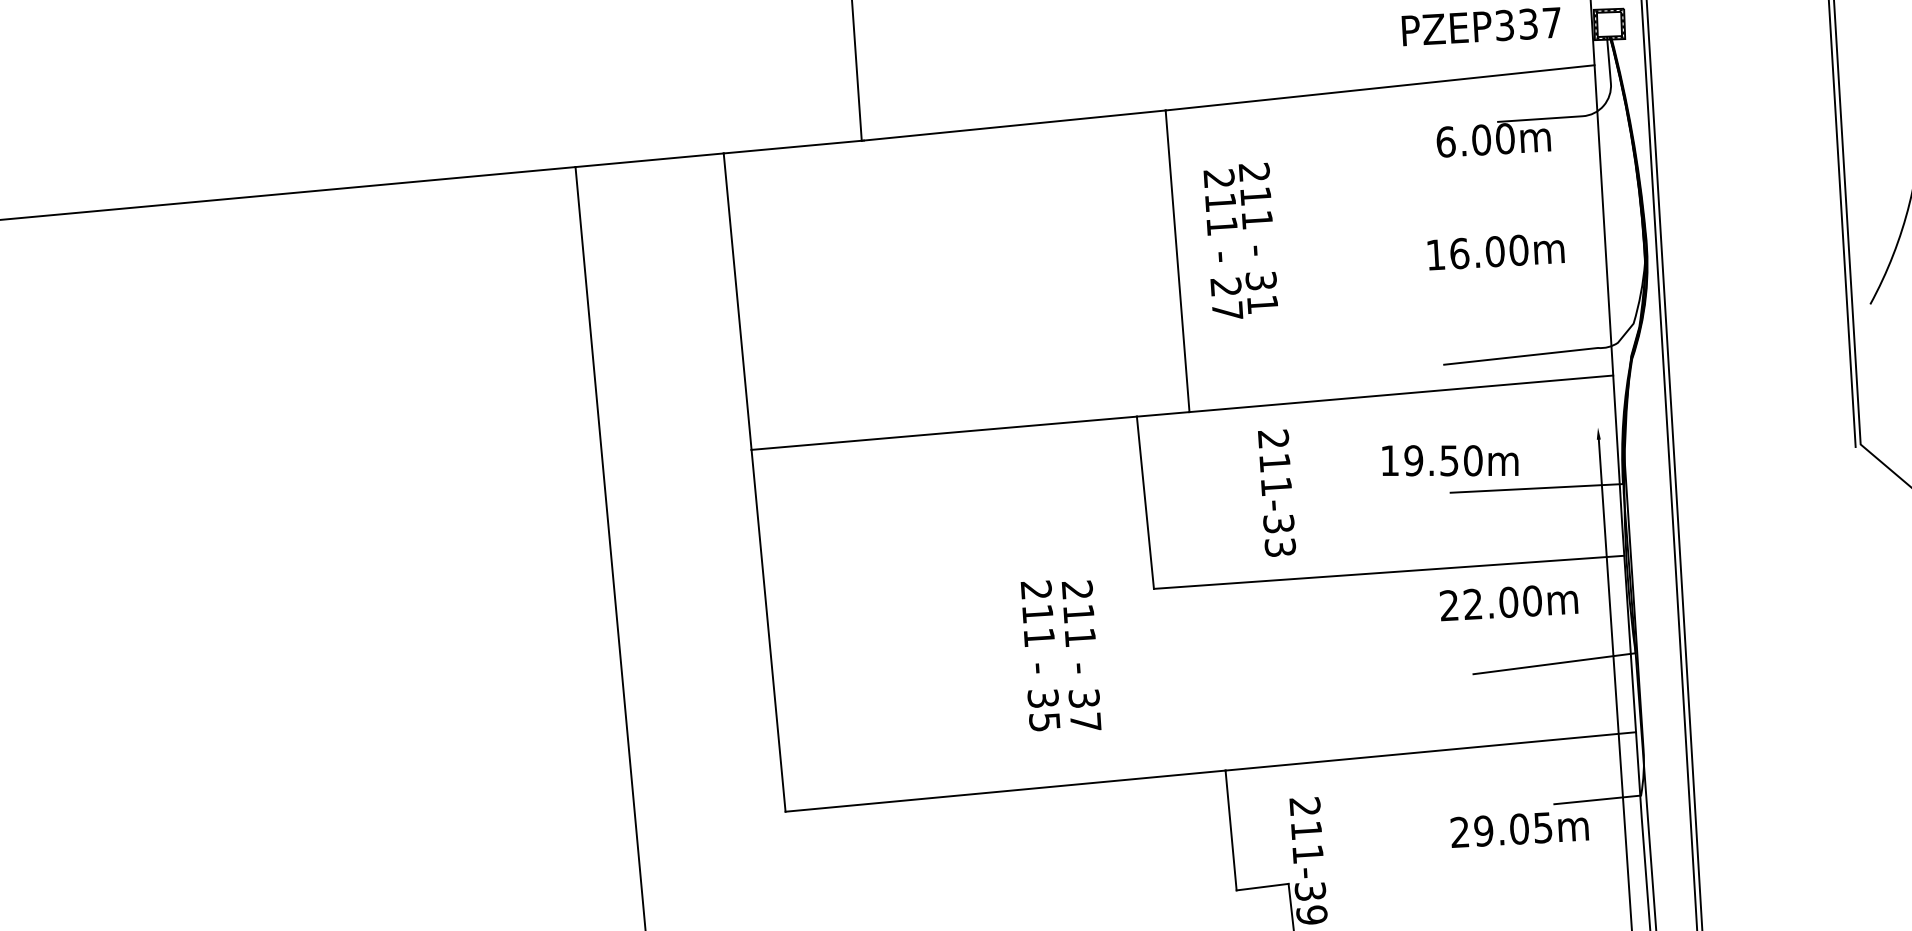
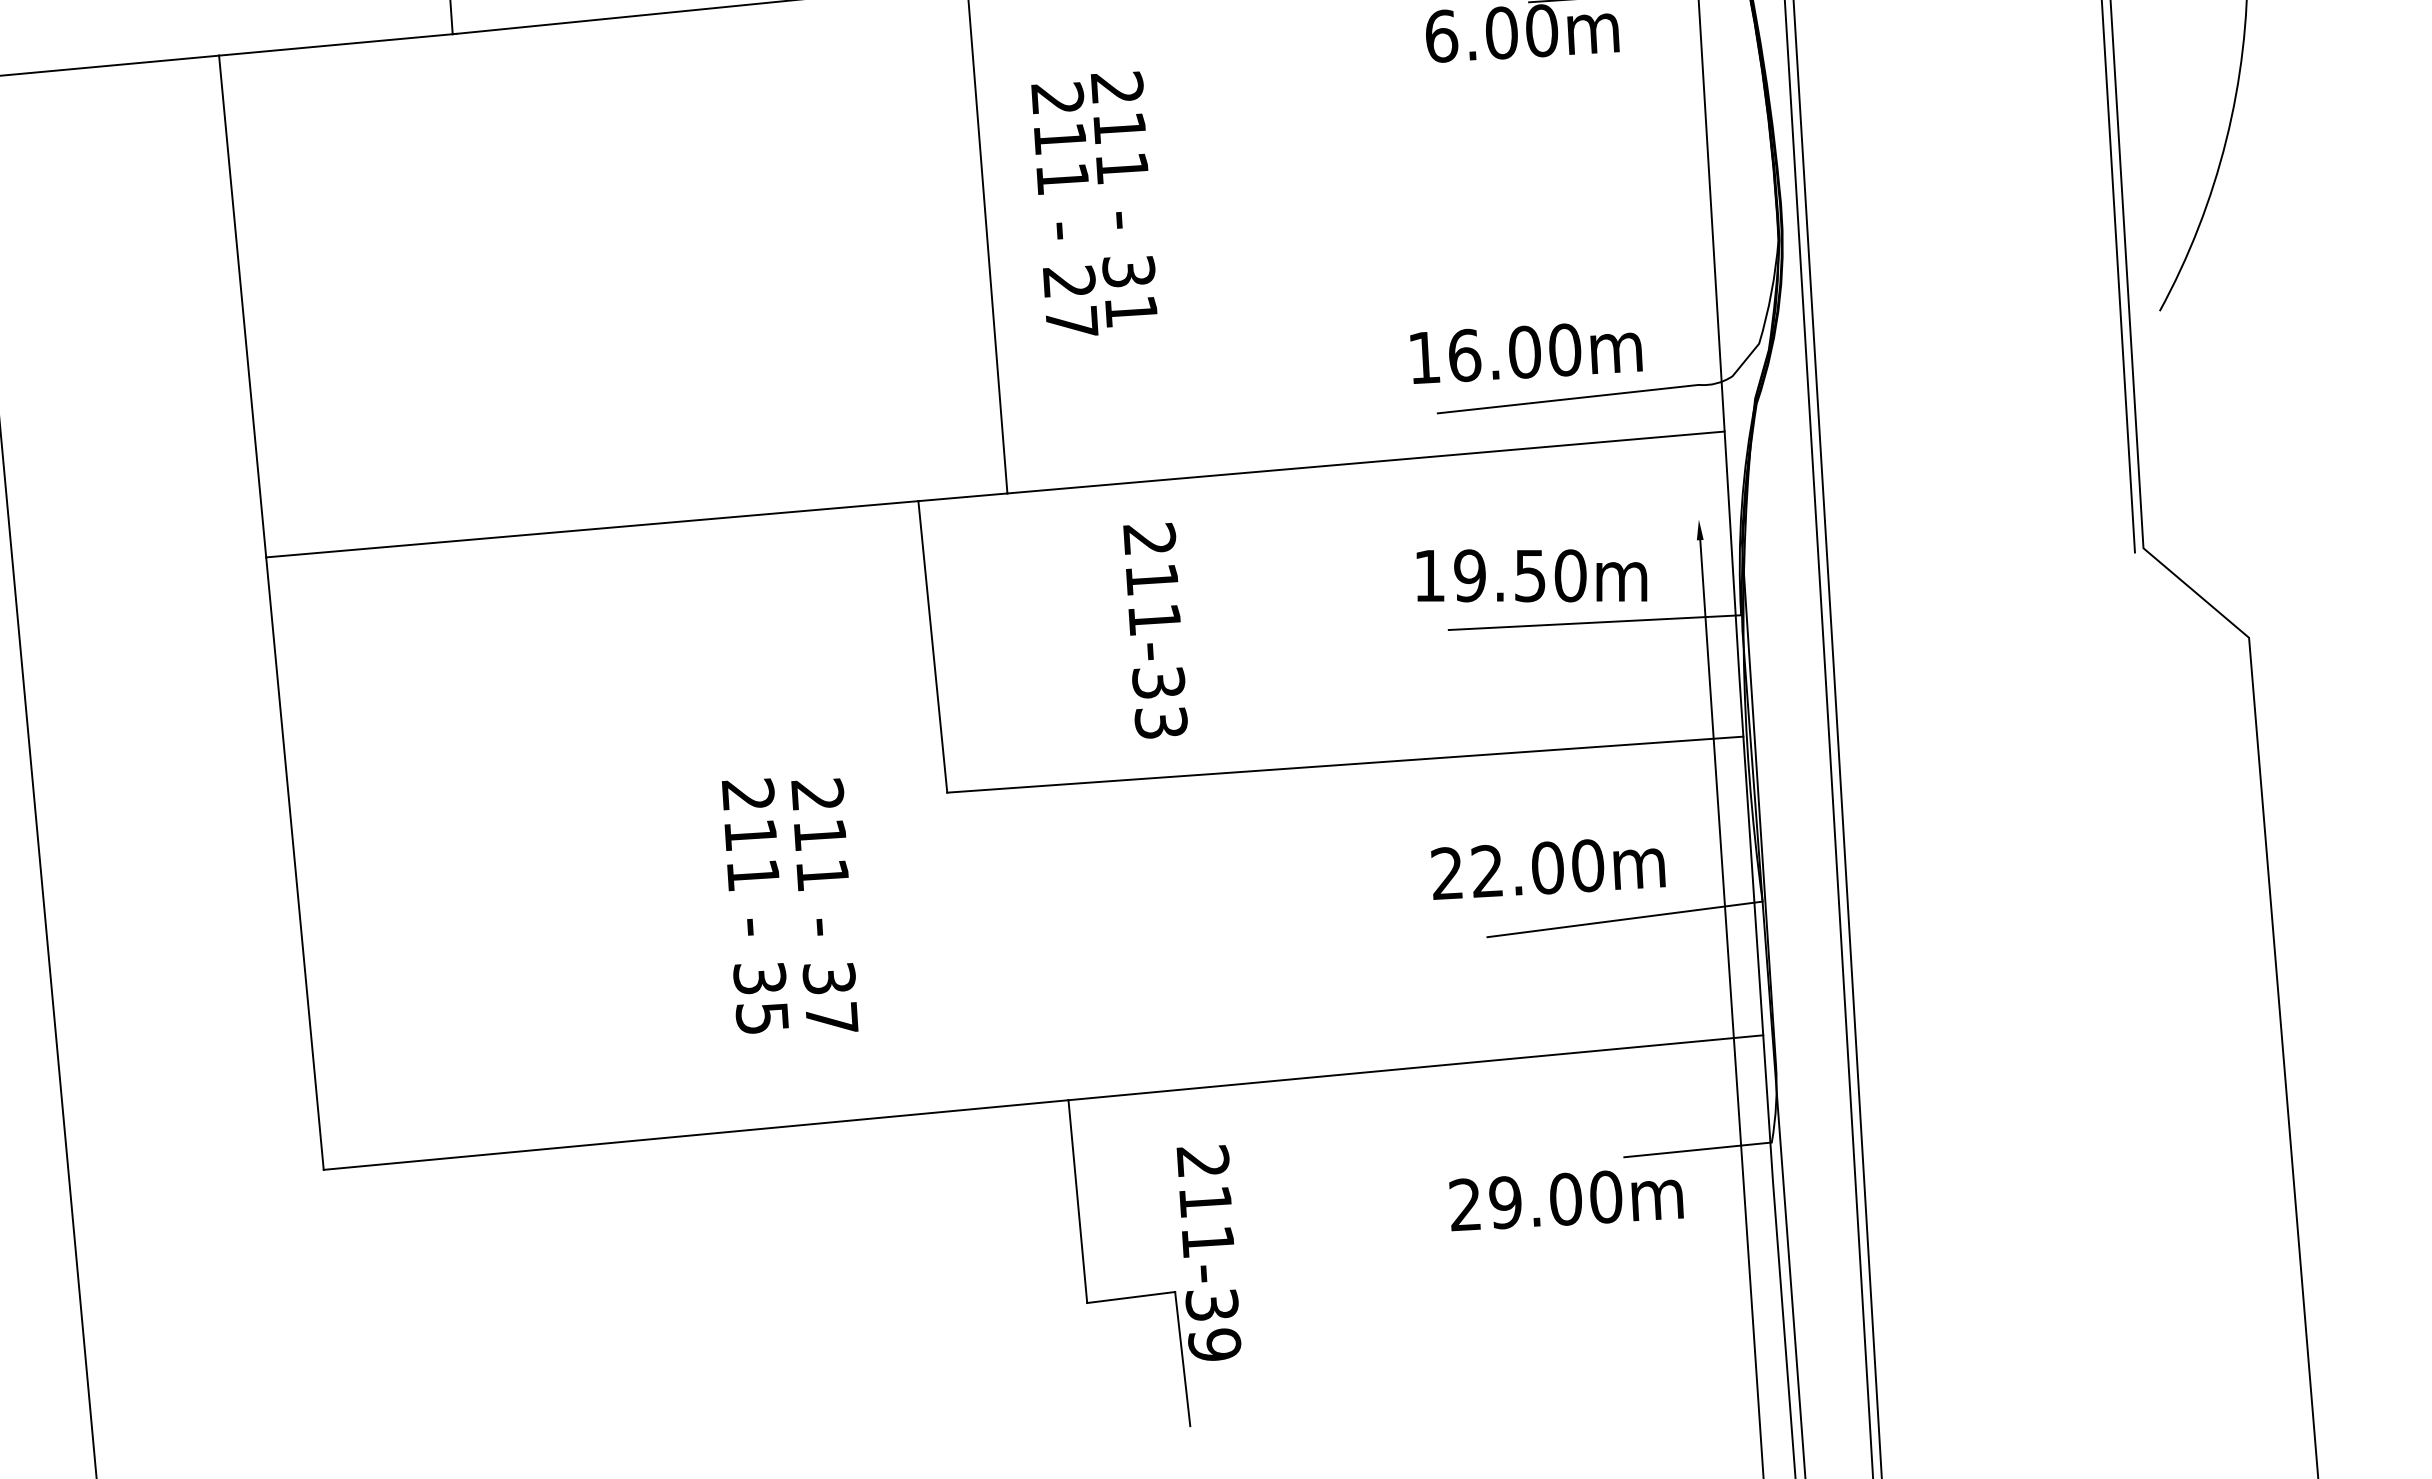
text: (1495, 252) -> (1525, 353), moved
text: (1450, 460) -> (1532, 575), moved
text: (1508, 603) -> (1547, 869), moved
text: (1542, 827) -> (1604, 1196), 29.05m -> 29.00m

